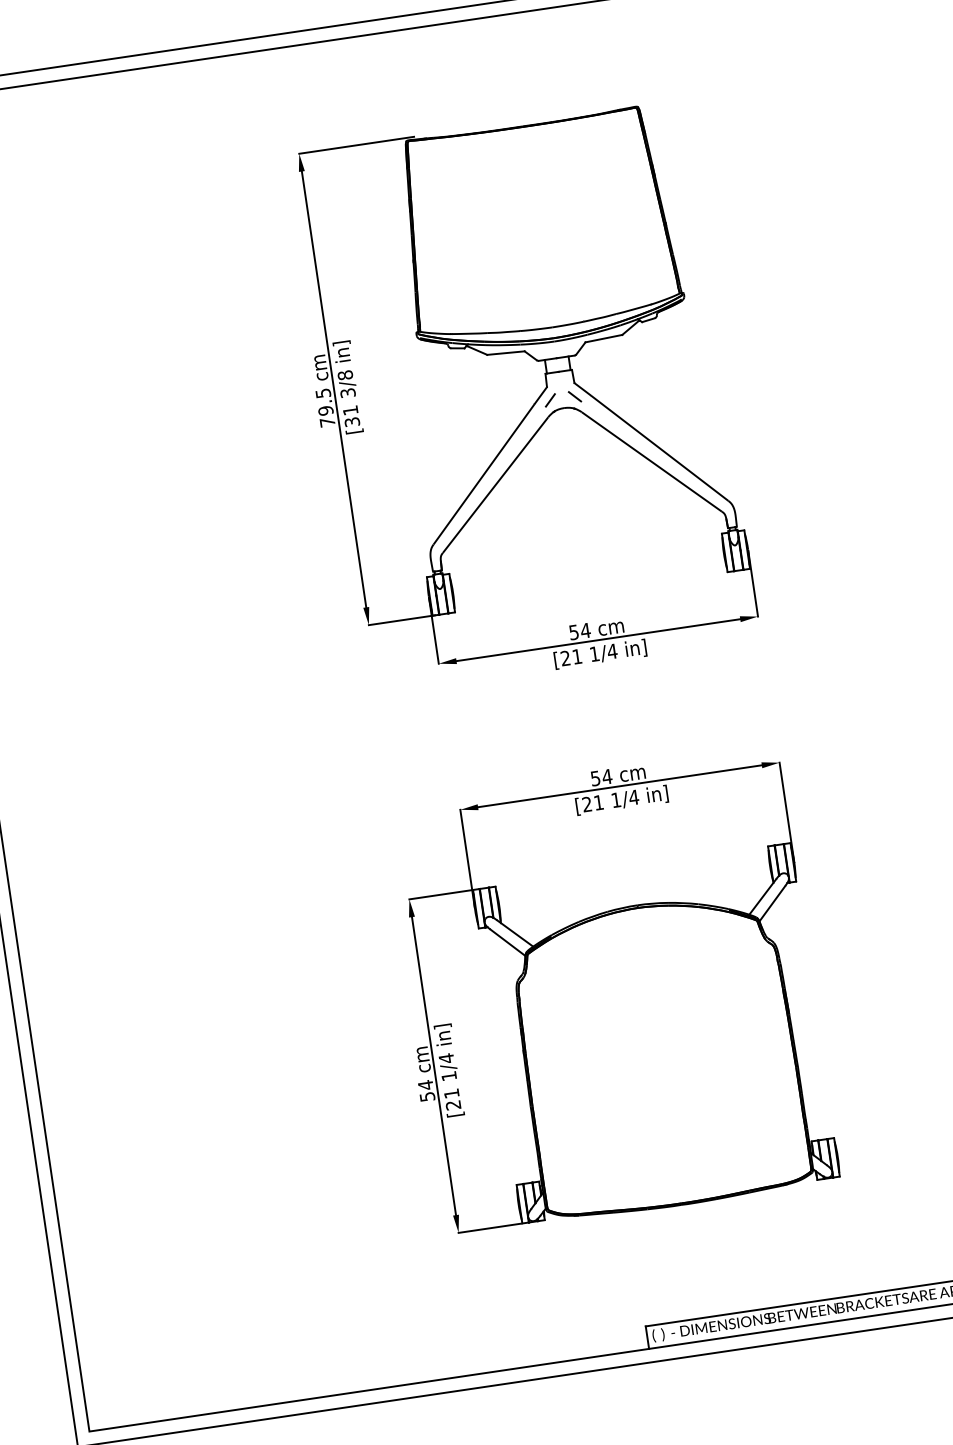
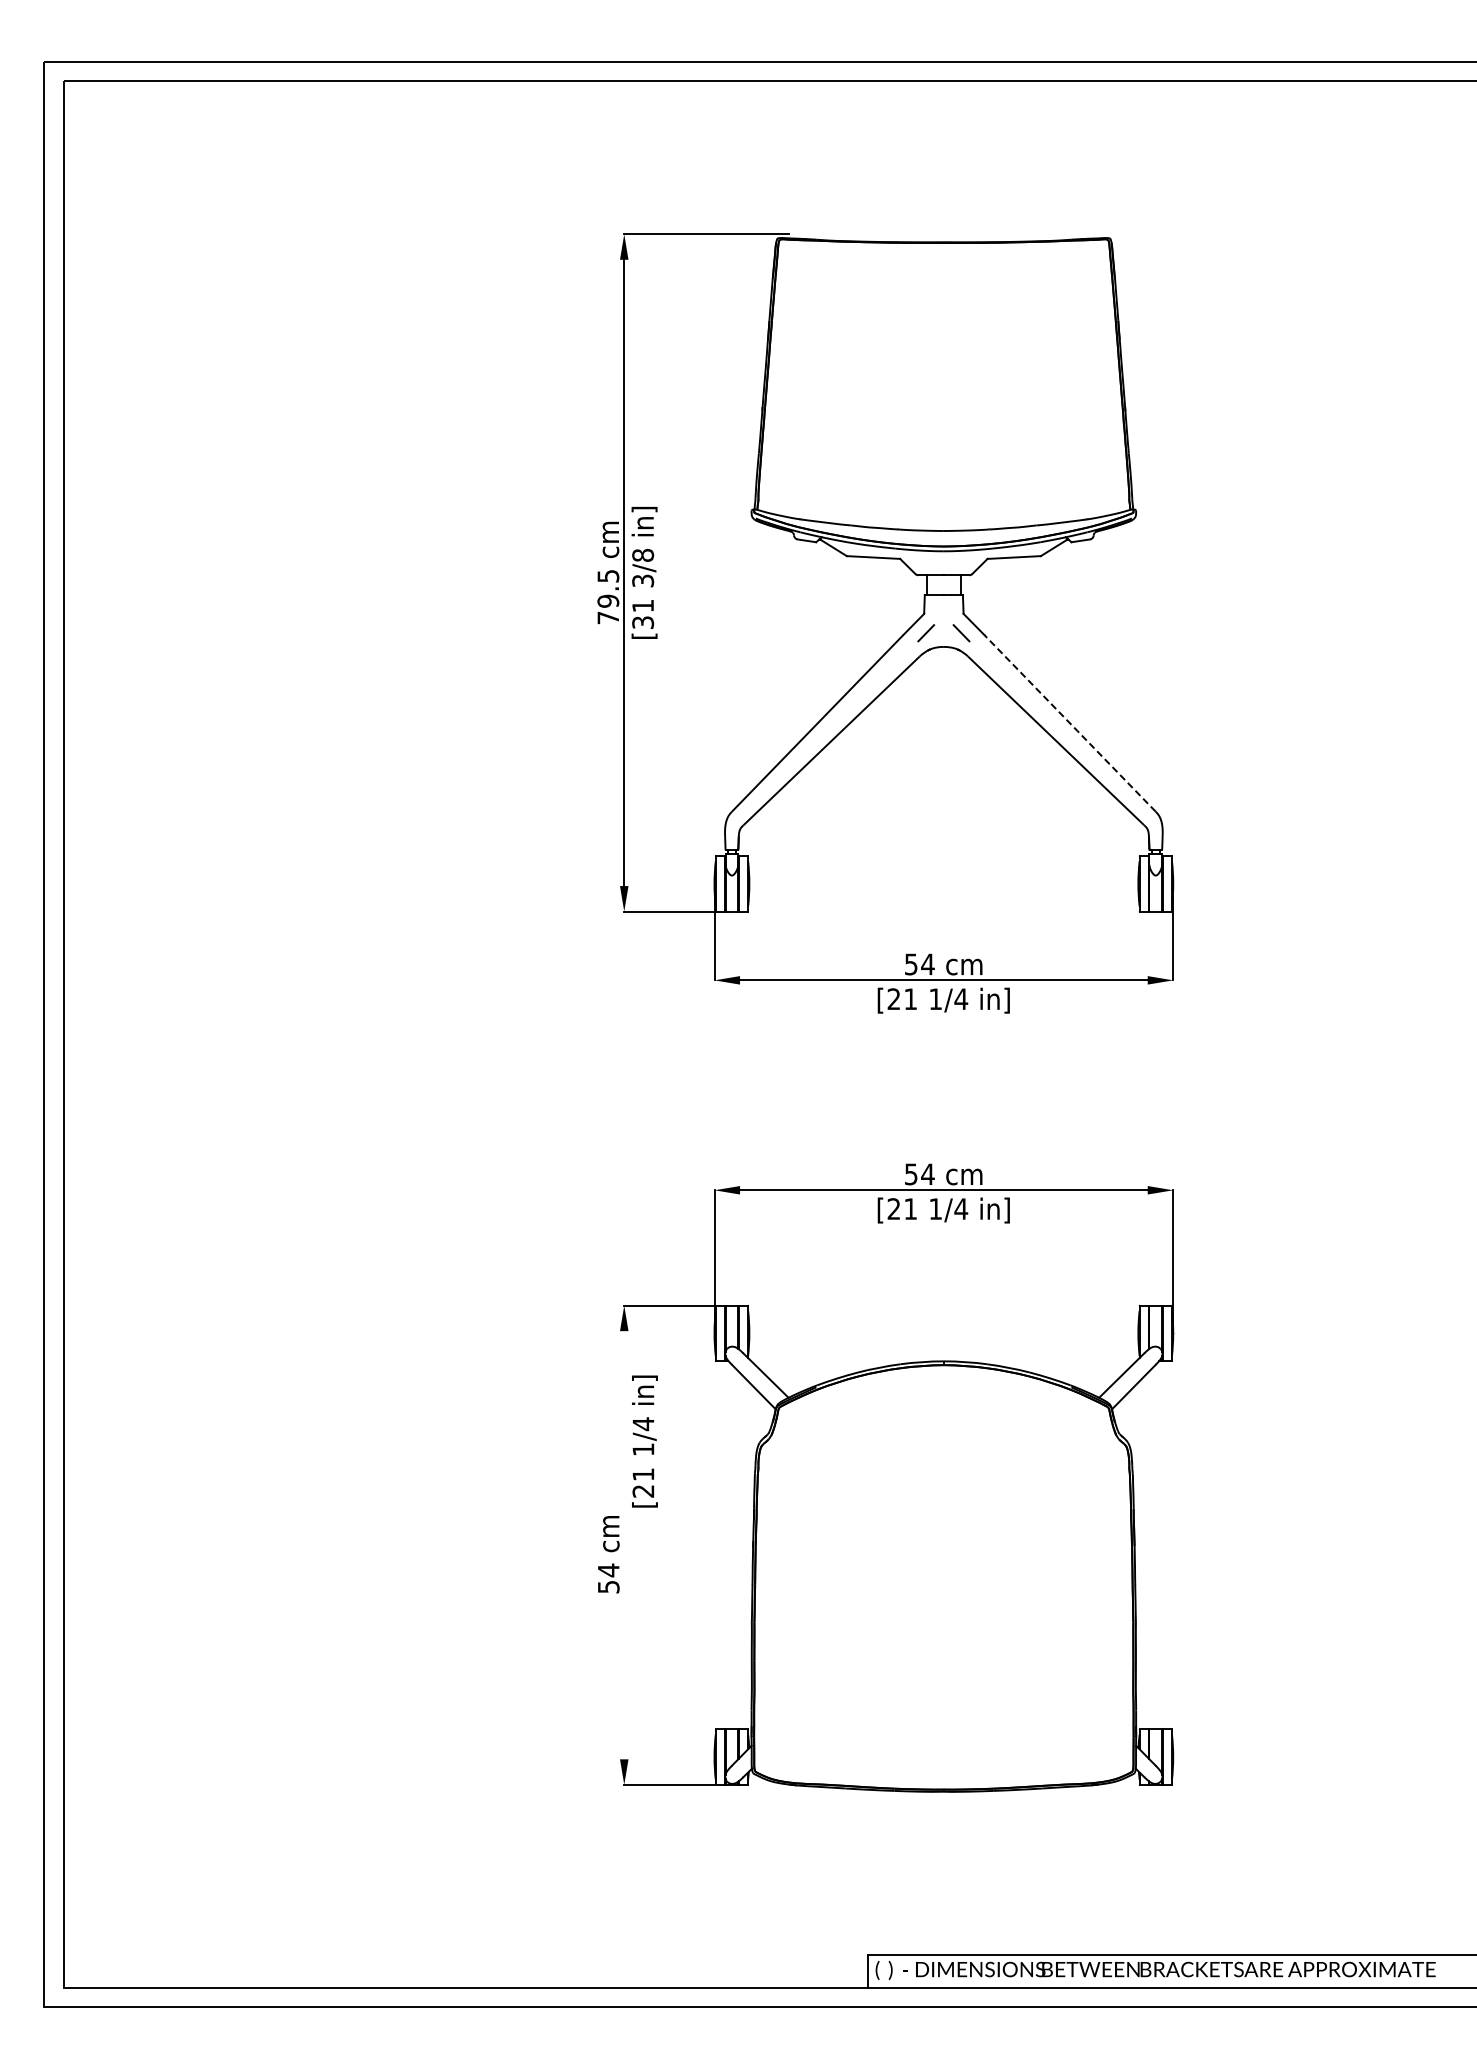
line: (660, 448) -> (1070, 723), solid -> dashed
line: (434, 1066) -> (624, 1545), removed
text: (449, 1070) -> (644, 1441), moved

